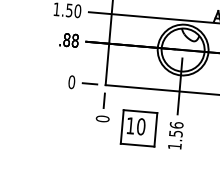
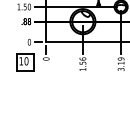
part: (138, 129) -> (25, 62), moved

